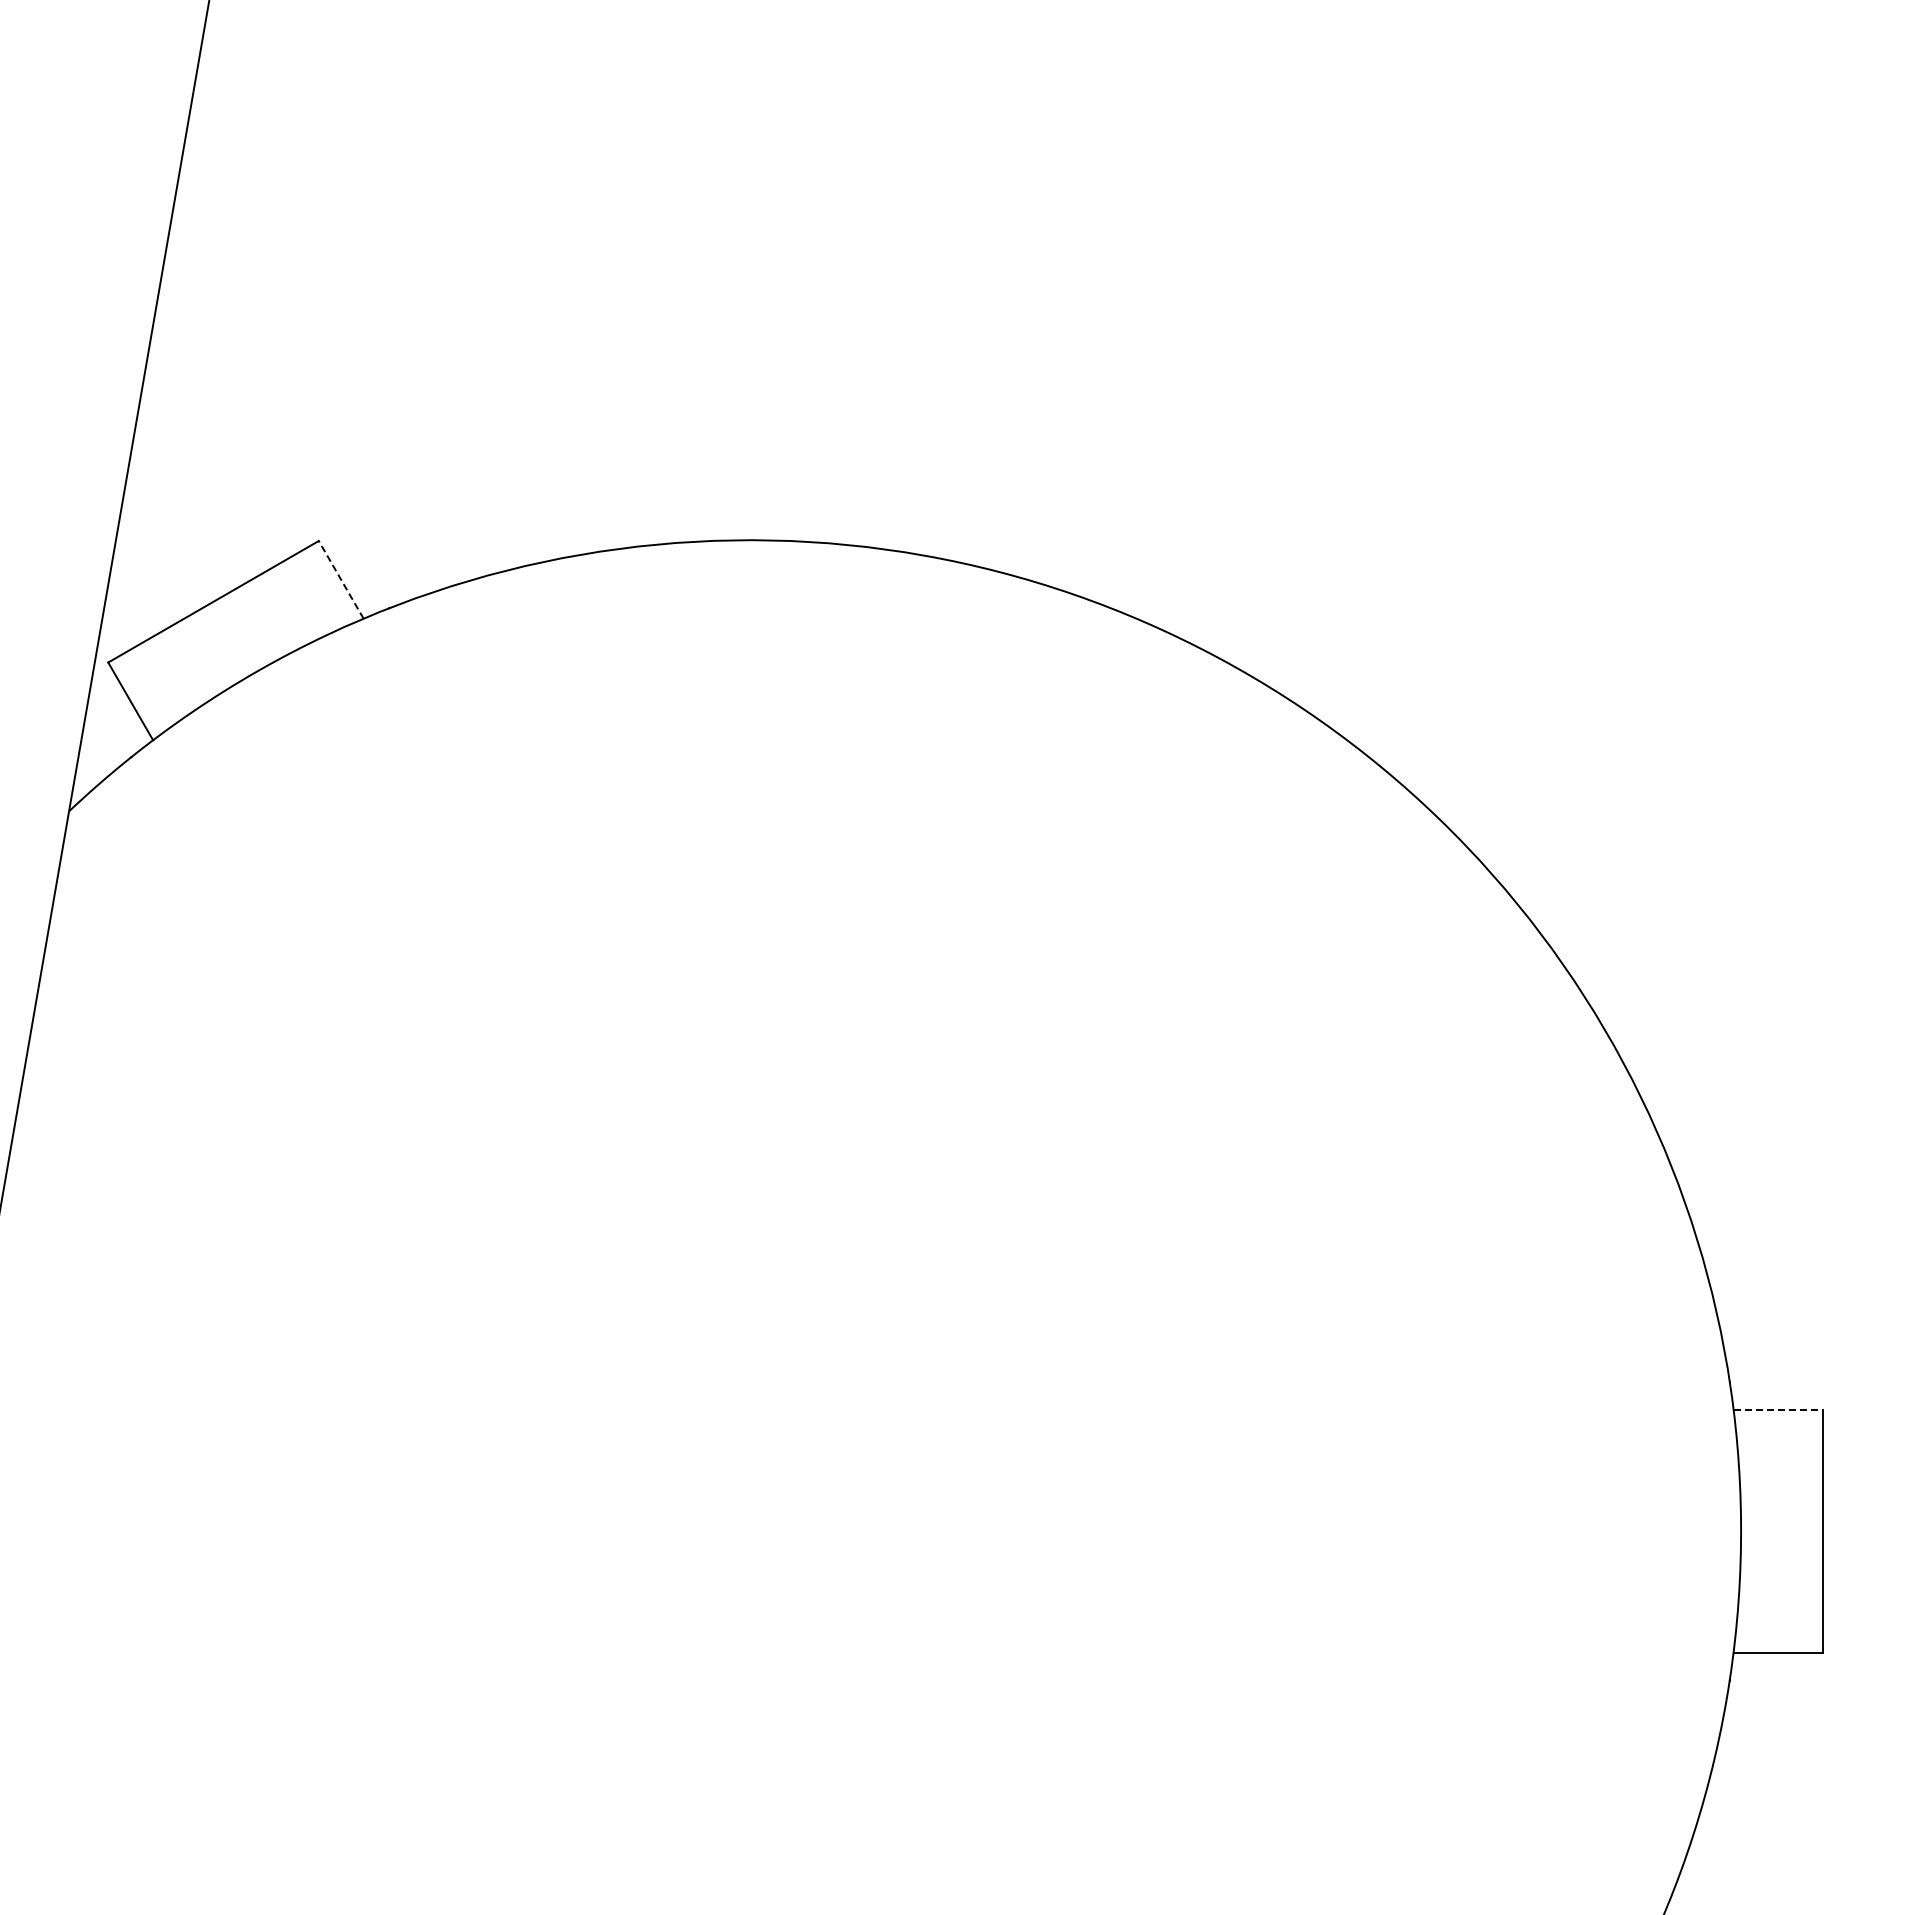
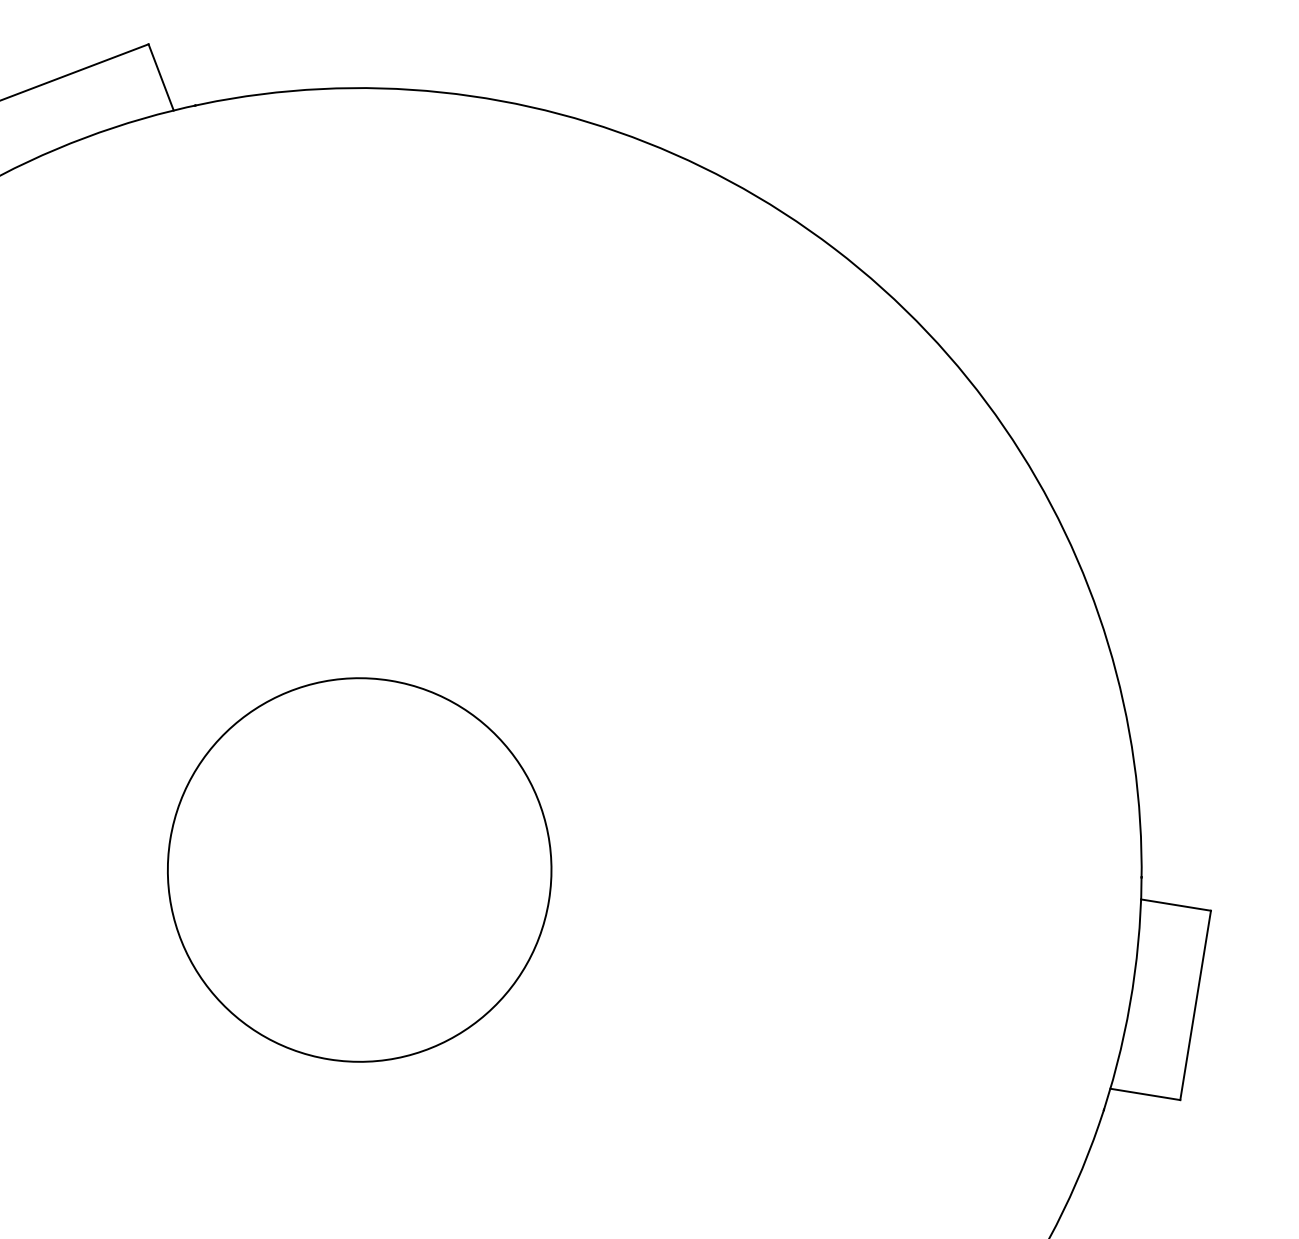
line: (341, 579) -> (161, 77), dashed -> solid
line: (1778, 1409) -> (1176, 904), dashed -> solid
circle: (750, 1531) -> (359, 870), added

